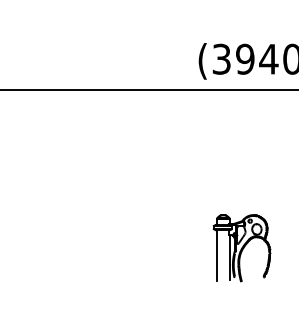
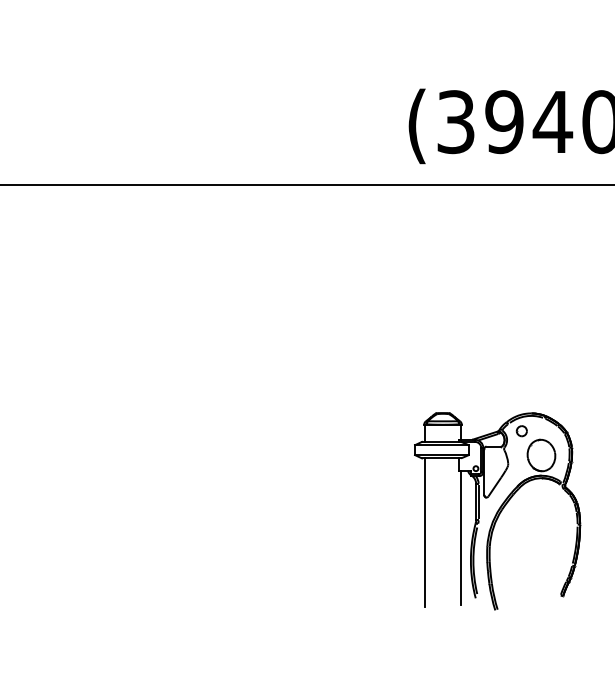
part: (241, 247) -> (496, 509), size x1.43

